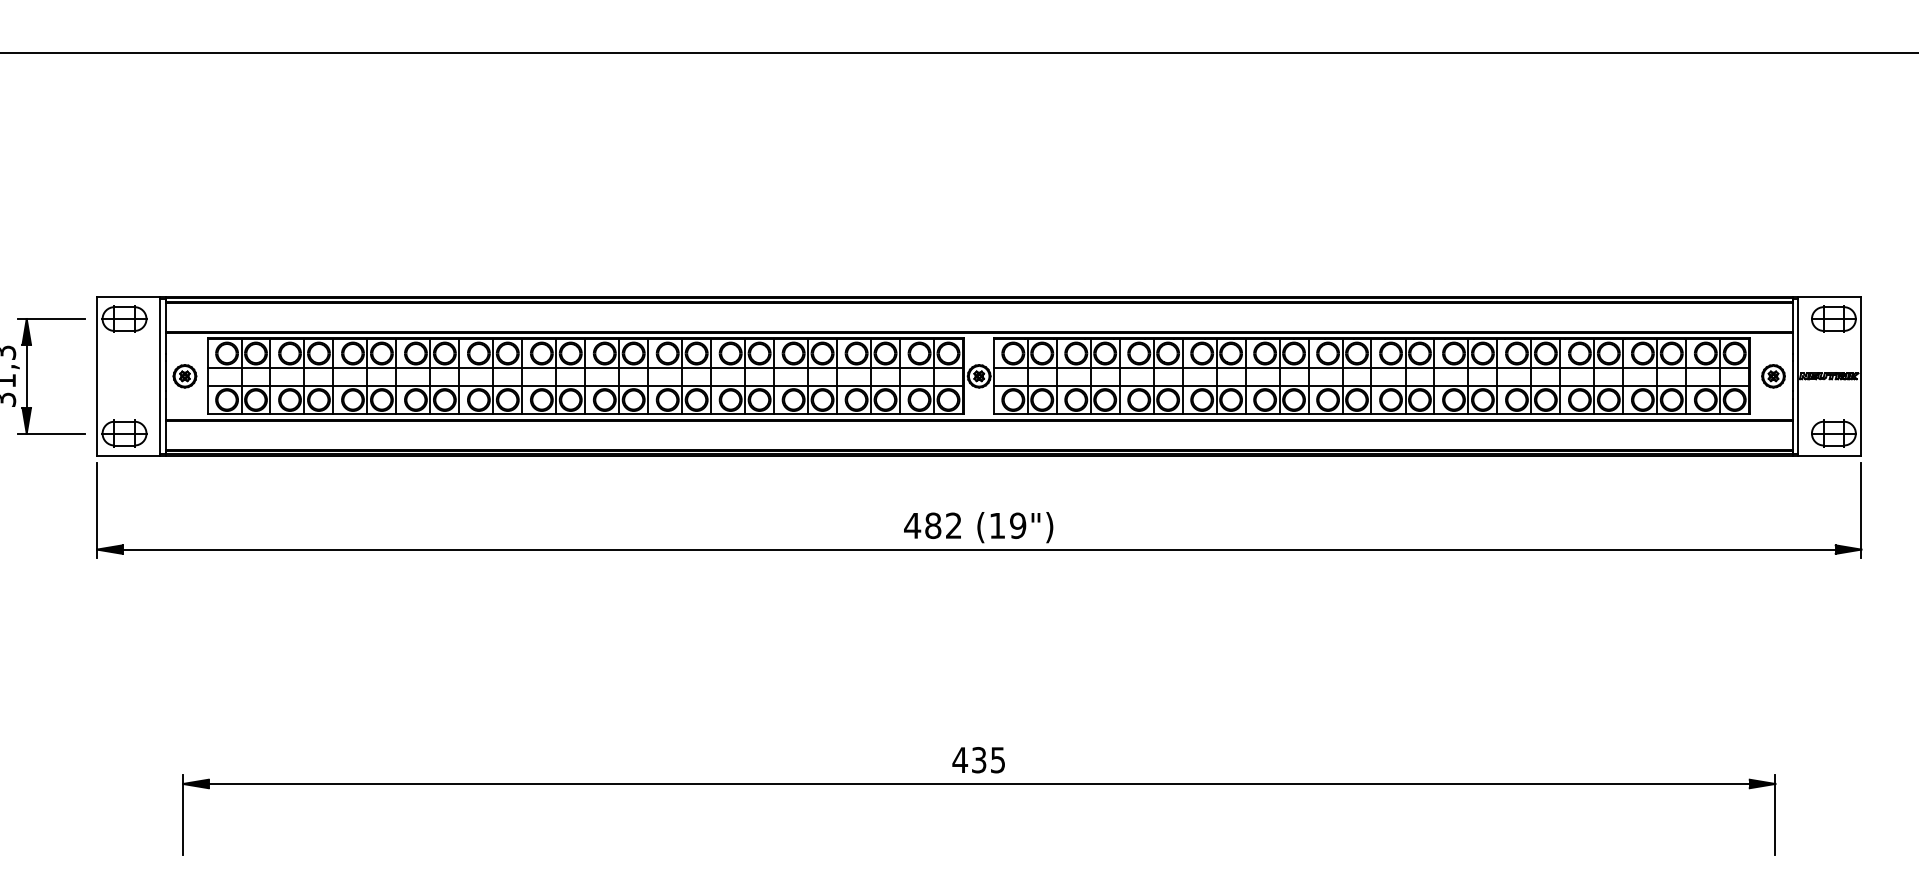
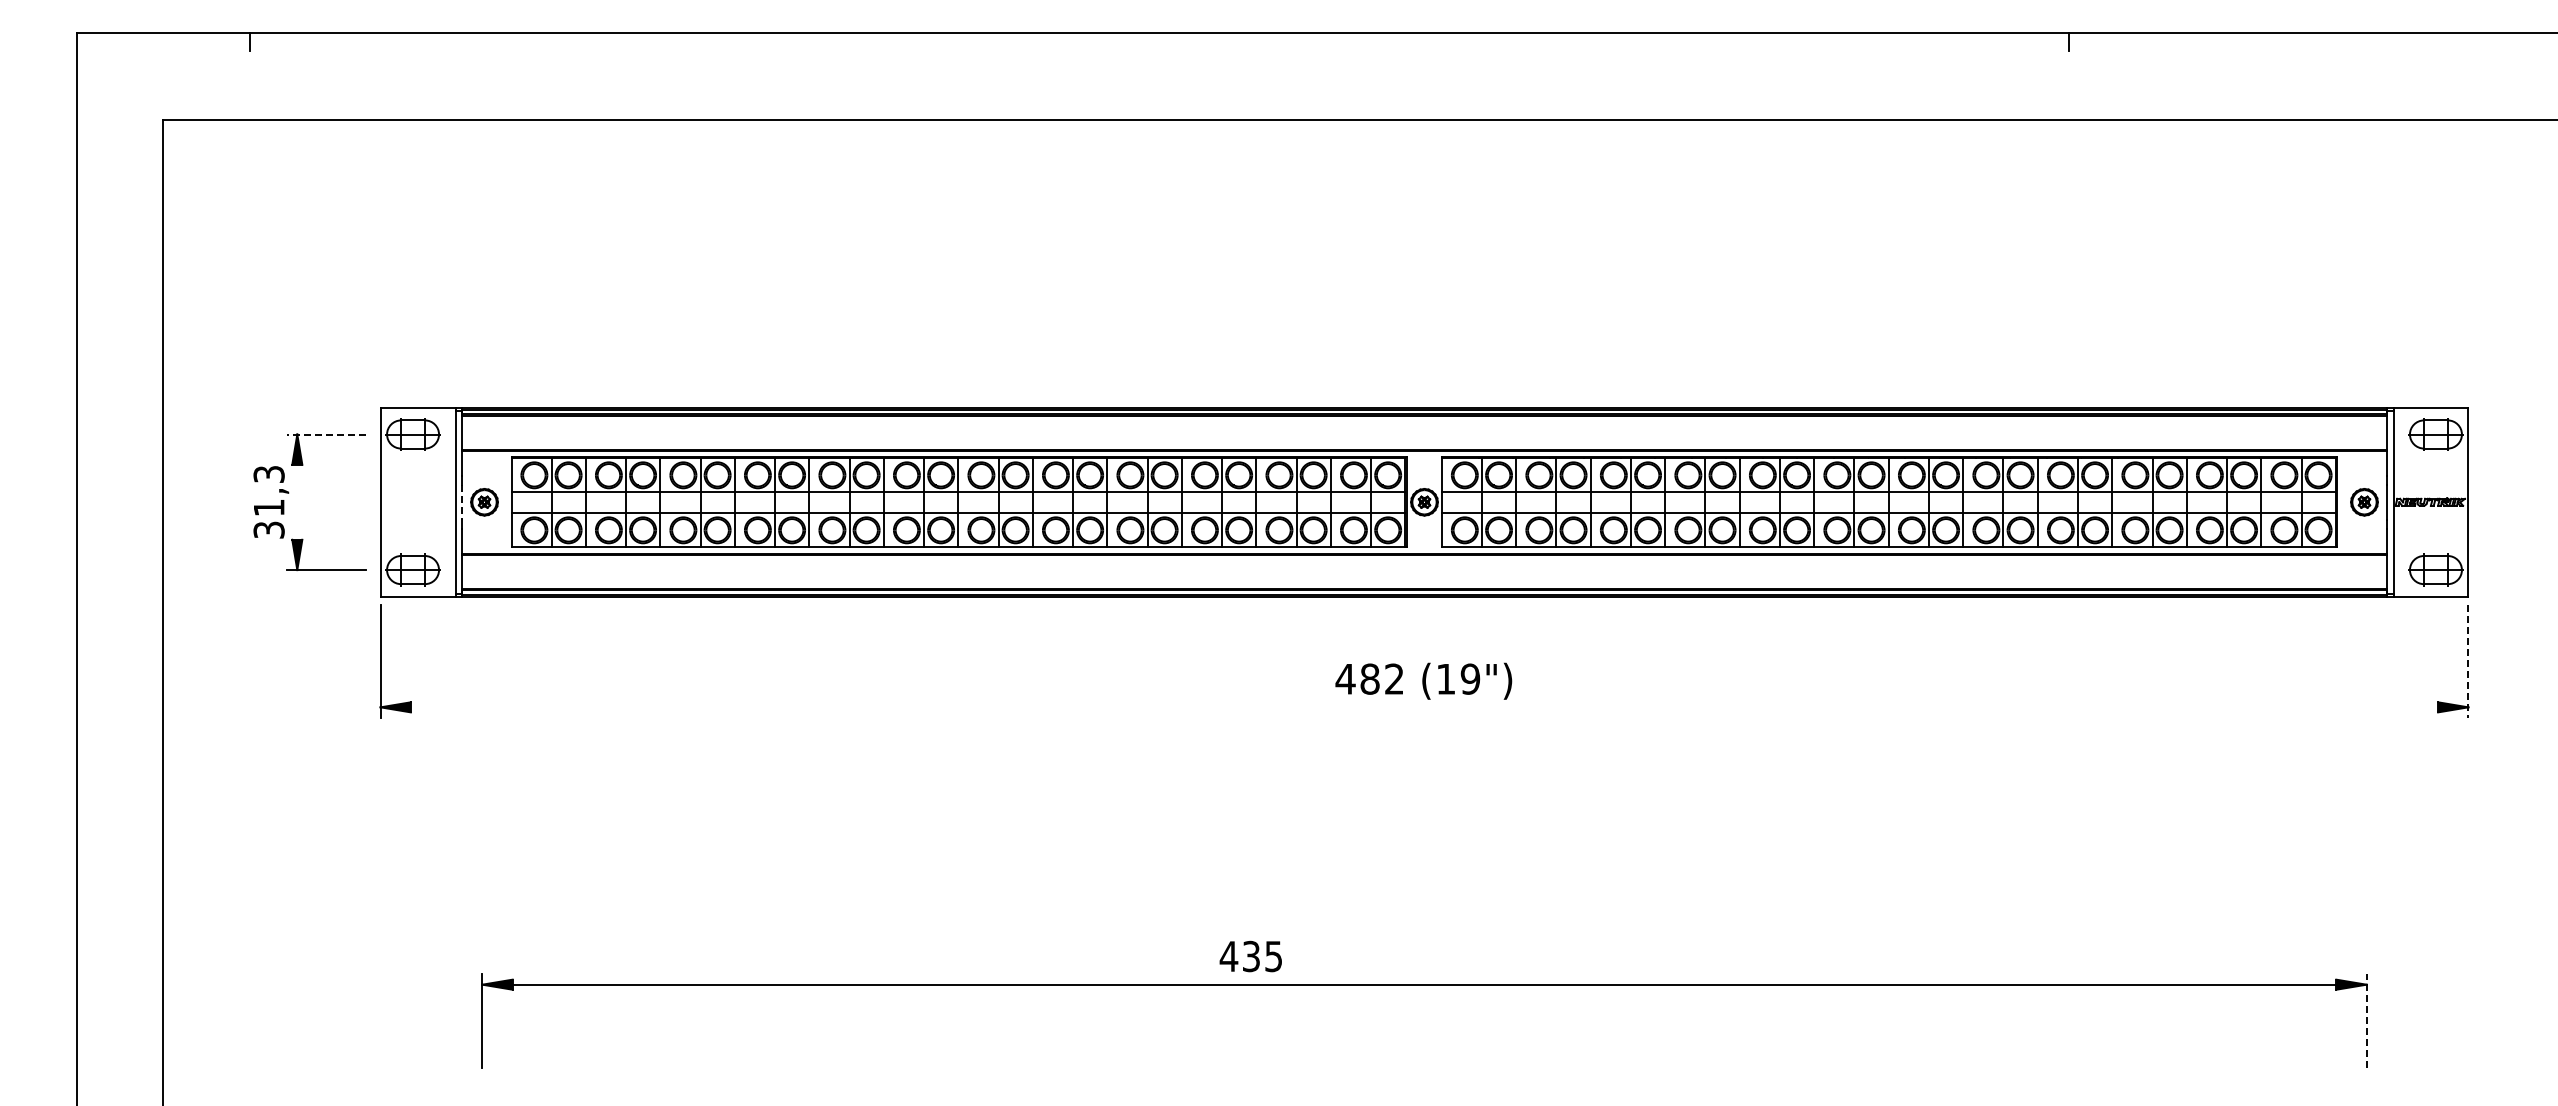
line: (51, 319) -> (326, 434), solid -> dashed
line: (26, 375) -> (297, 501), removed
line: (166, 376) -> (462, 502), solid -> dashed
line: (1861, 510) -> (2468, 661), solid -> dashed
line: (979, 549) -> (1424, 707), removed
text: (978, 760) -> (1250, 956), moved
line: (1775, 814) -> (2366, 1020), solid -> dashed

